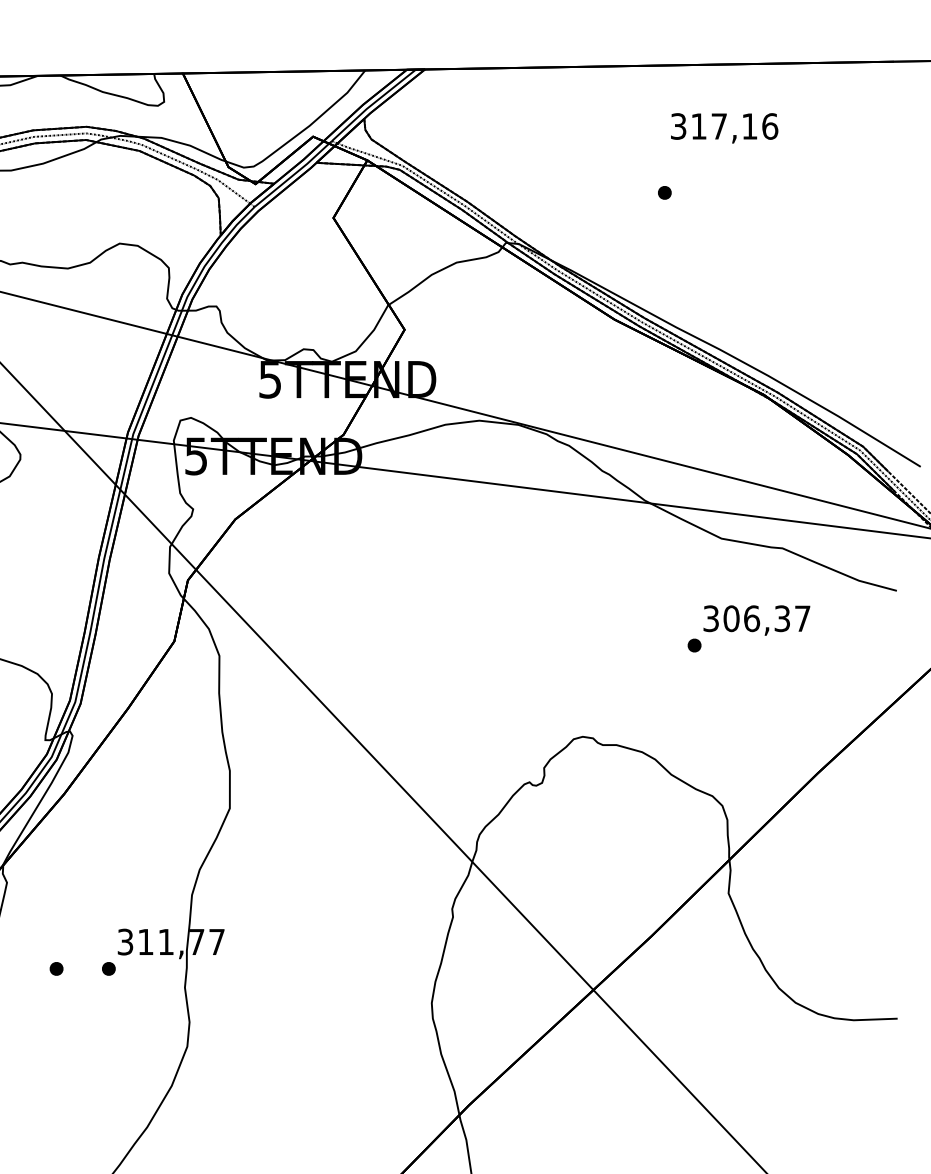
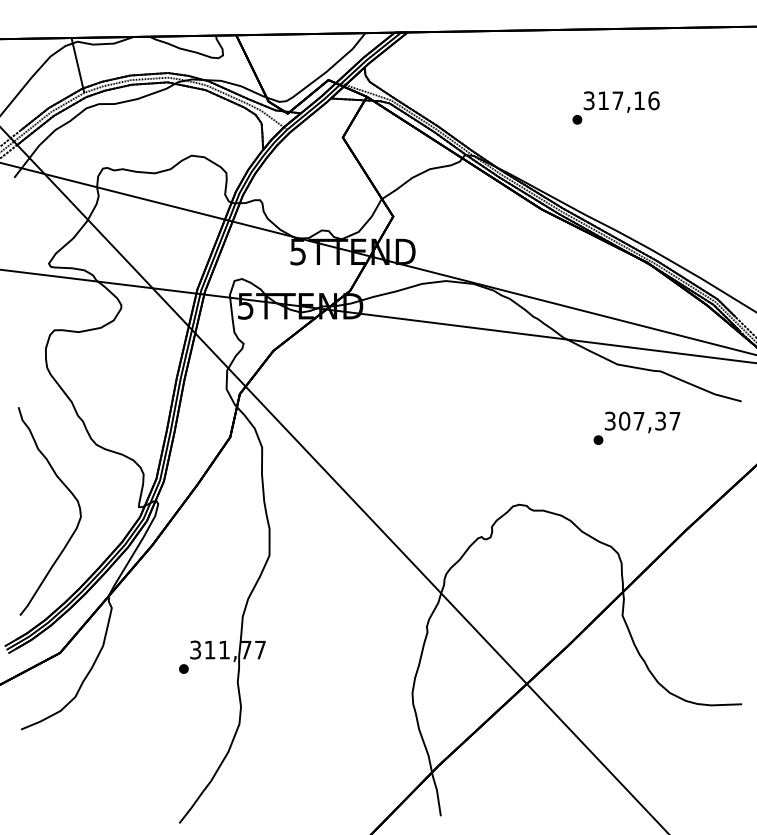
text: (724, 127) -> (621, 101), moved
text: (751, 617) -> (638, 420), 306,37 -> 307,37
part: (55, 968) -> (146, 668), removed

